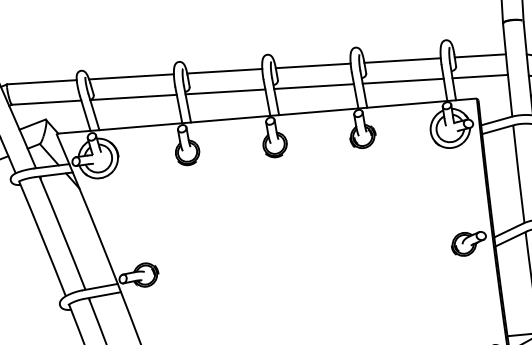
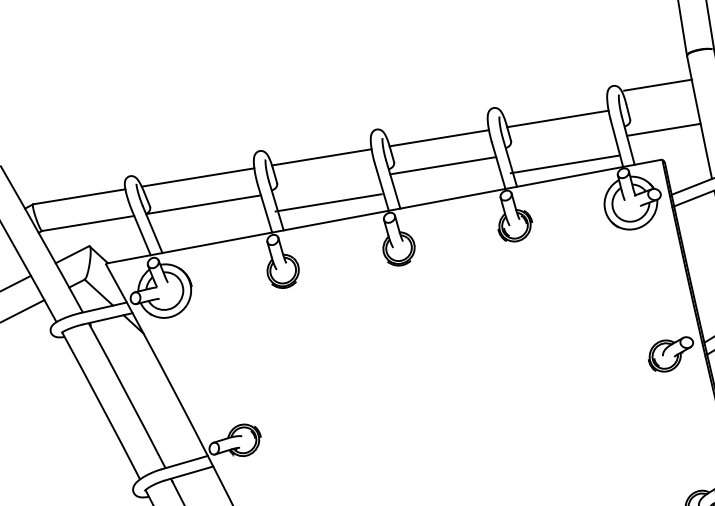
line: (480, 55) -> (658, 84), moved
line: (403, 81) -> (564, 164), moved
line: (225, 91) -> (328, 202), moved

